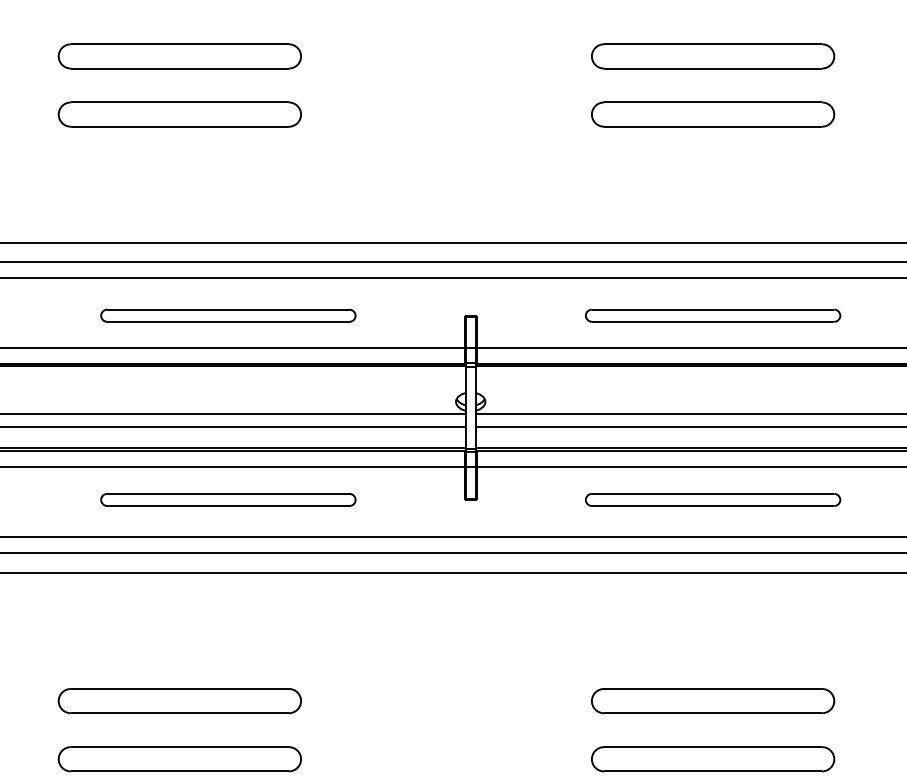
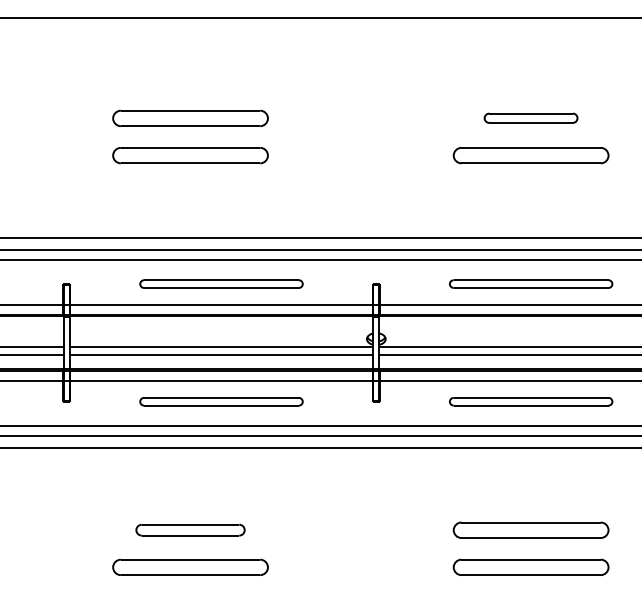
part: (712, 54) -> (530, 117), size x0.6
part: (179, 699) -> (190, 529), size x0.7

